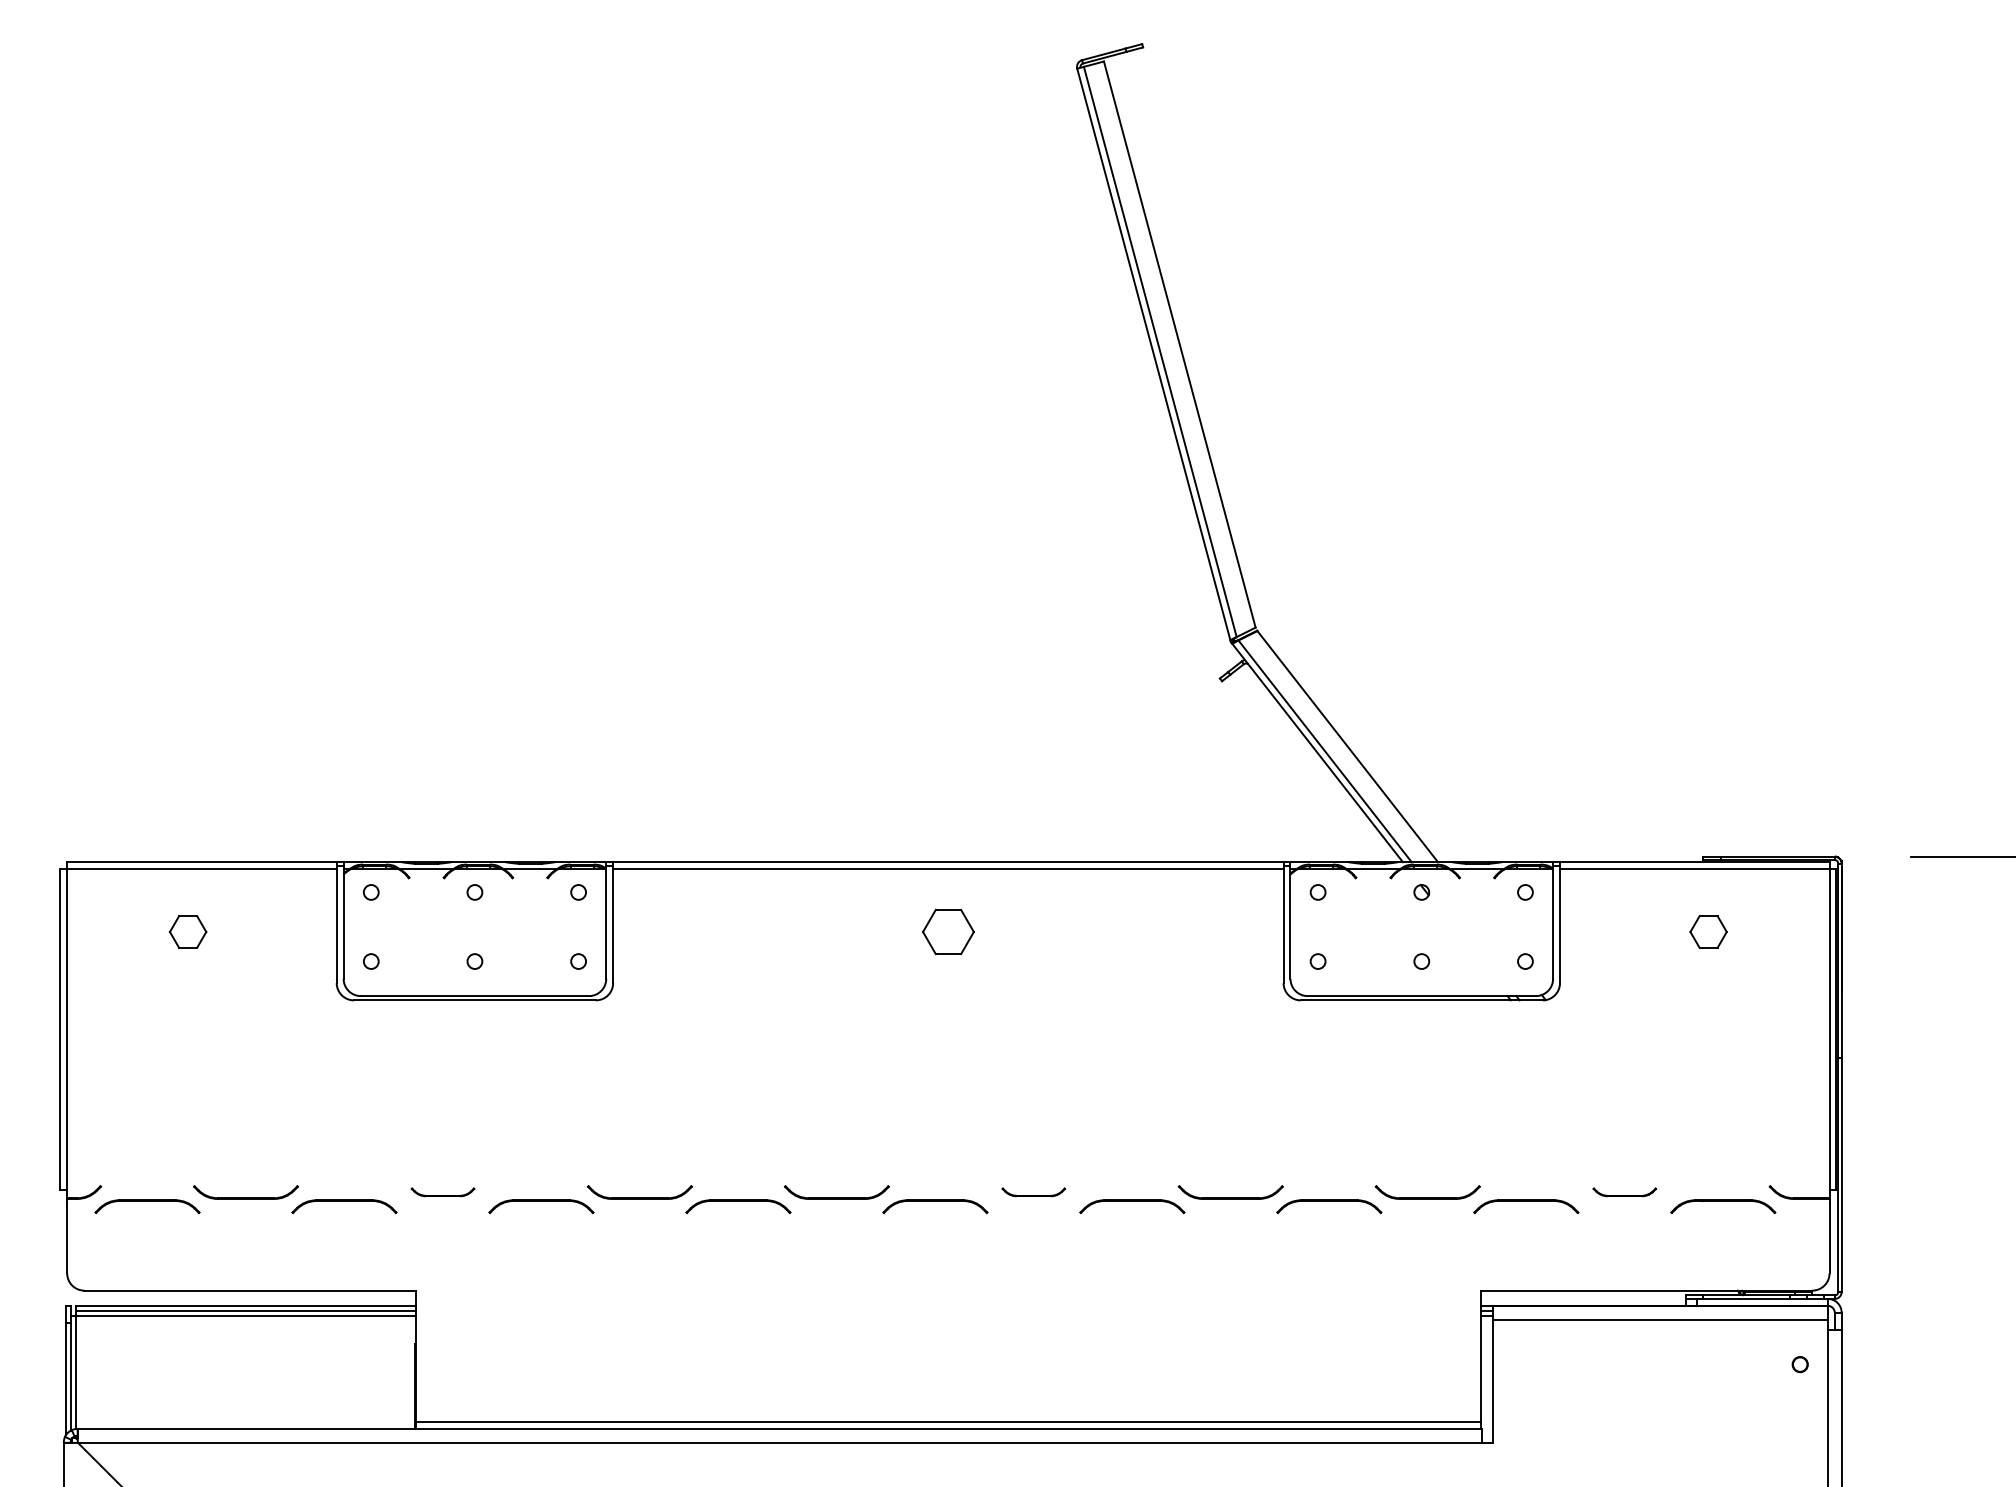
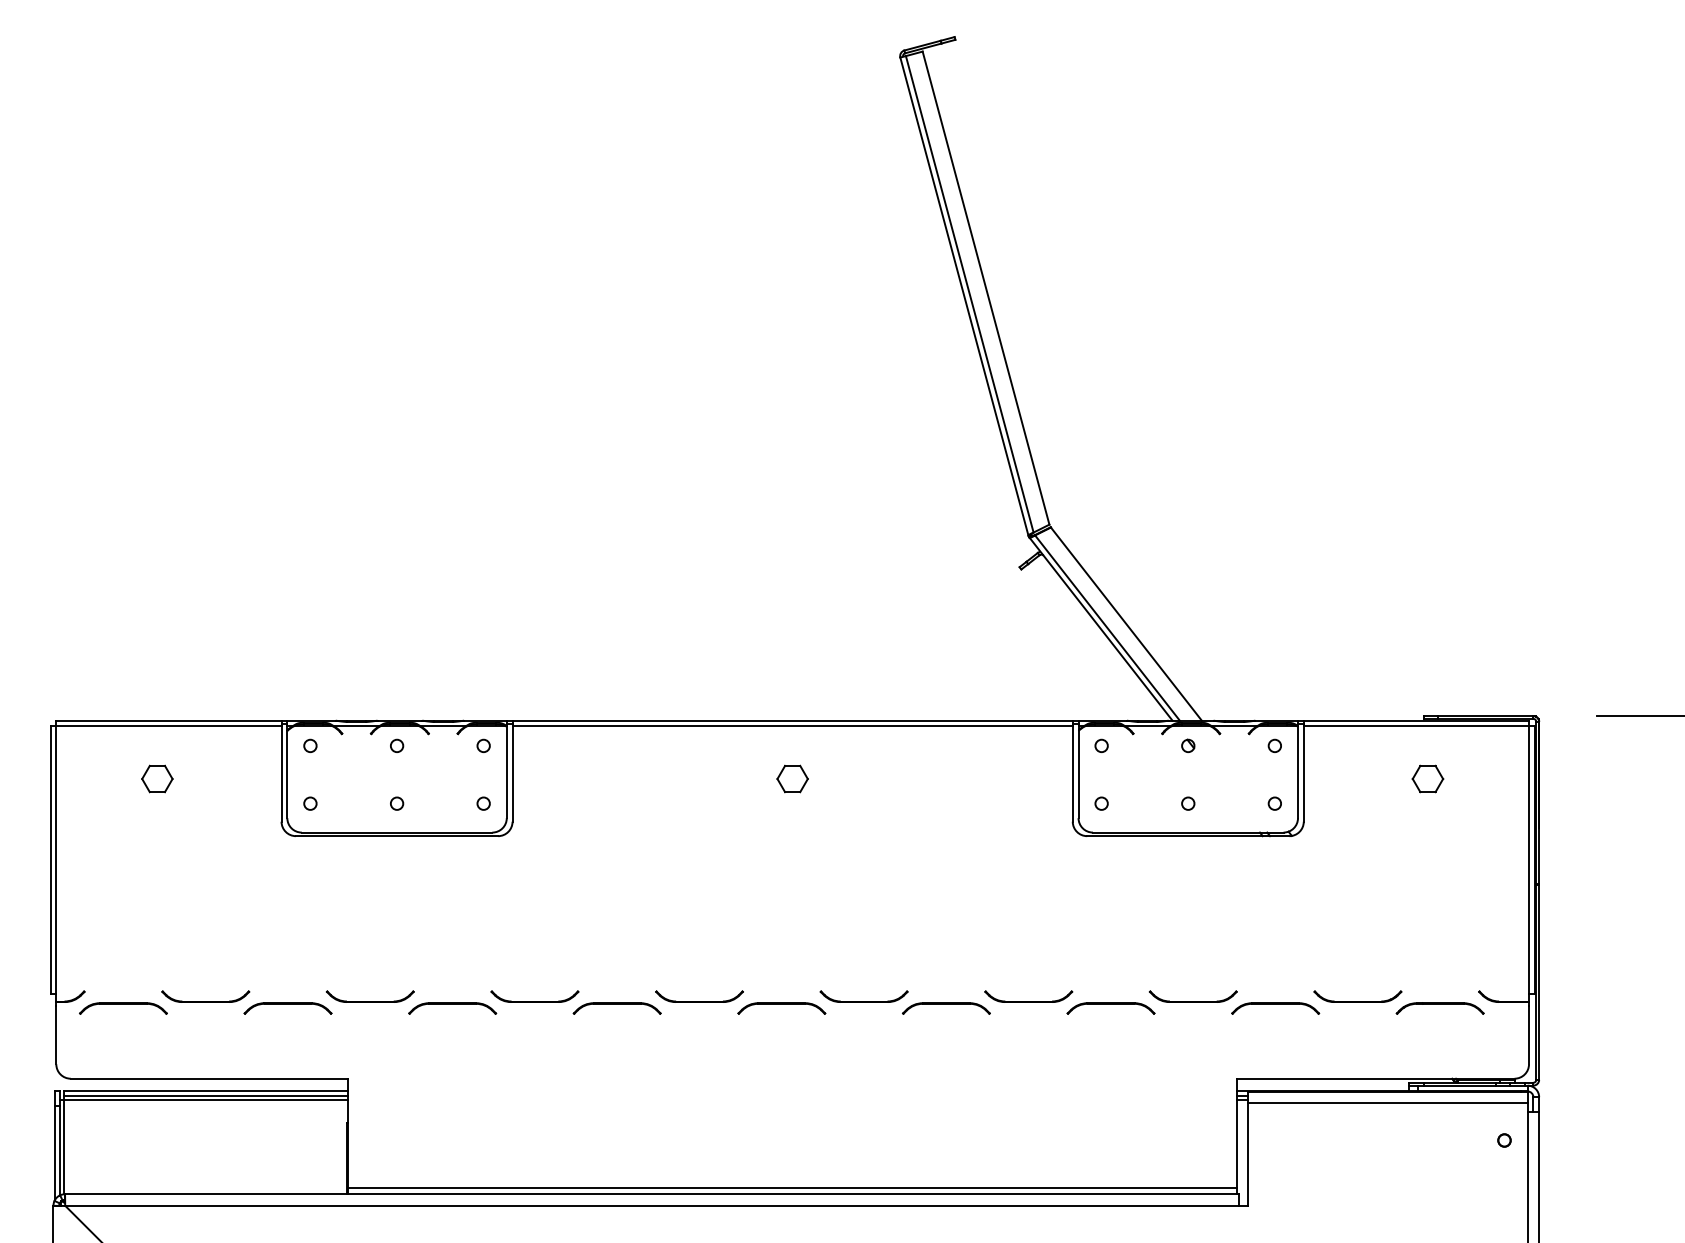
part: (948, 931) -> (792, 778), size x0.71
part: (443, 1192) -> (370, 996), size x1.67
part: (1033, 1192) -> (863, 996), size x1.67
part: (1624, 1192) -> (1357, 996), size x1.67

